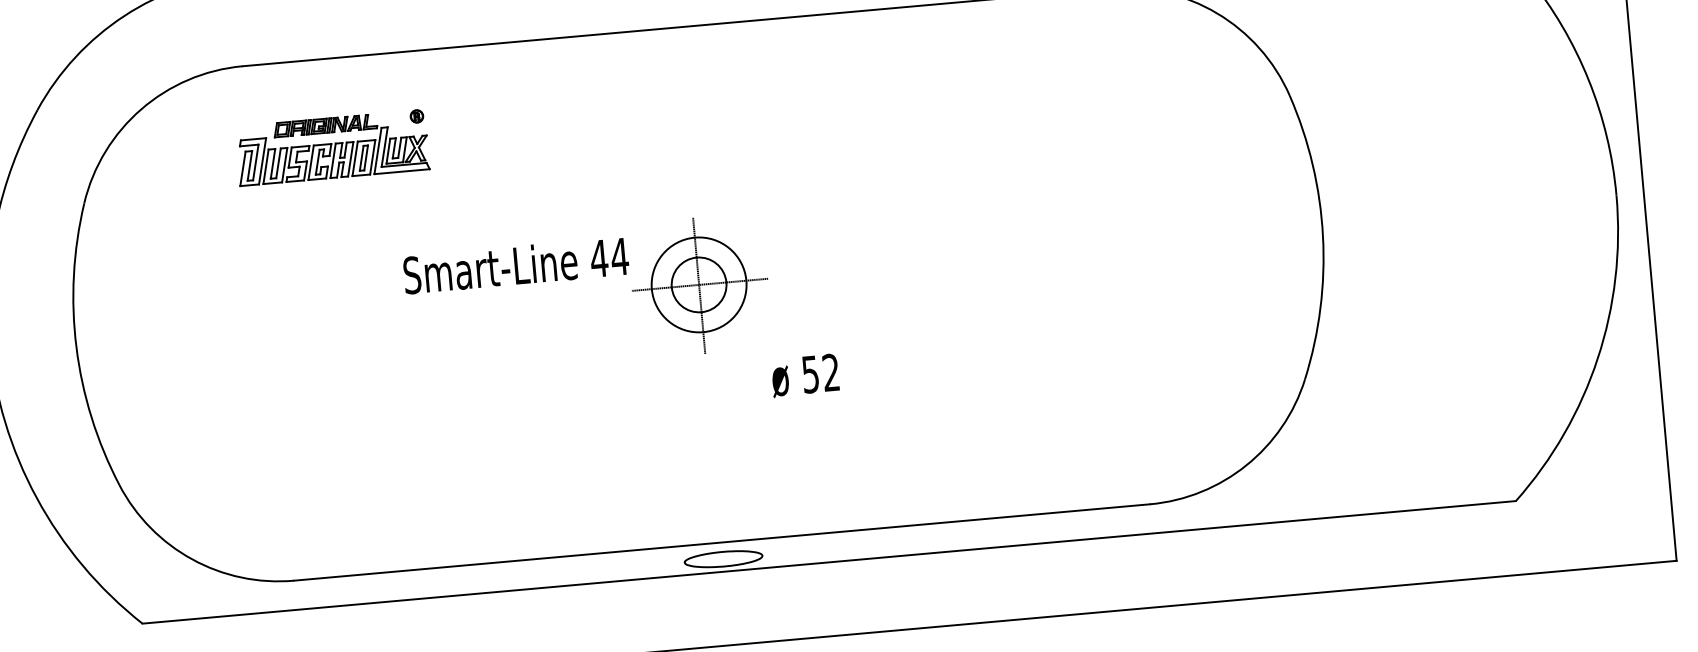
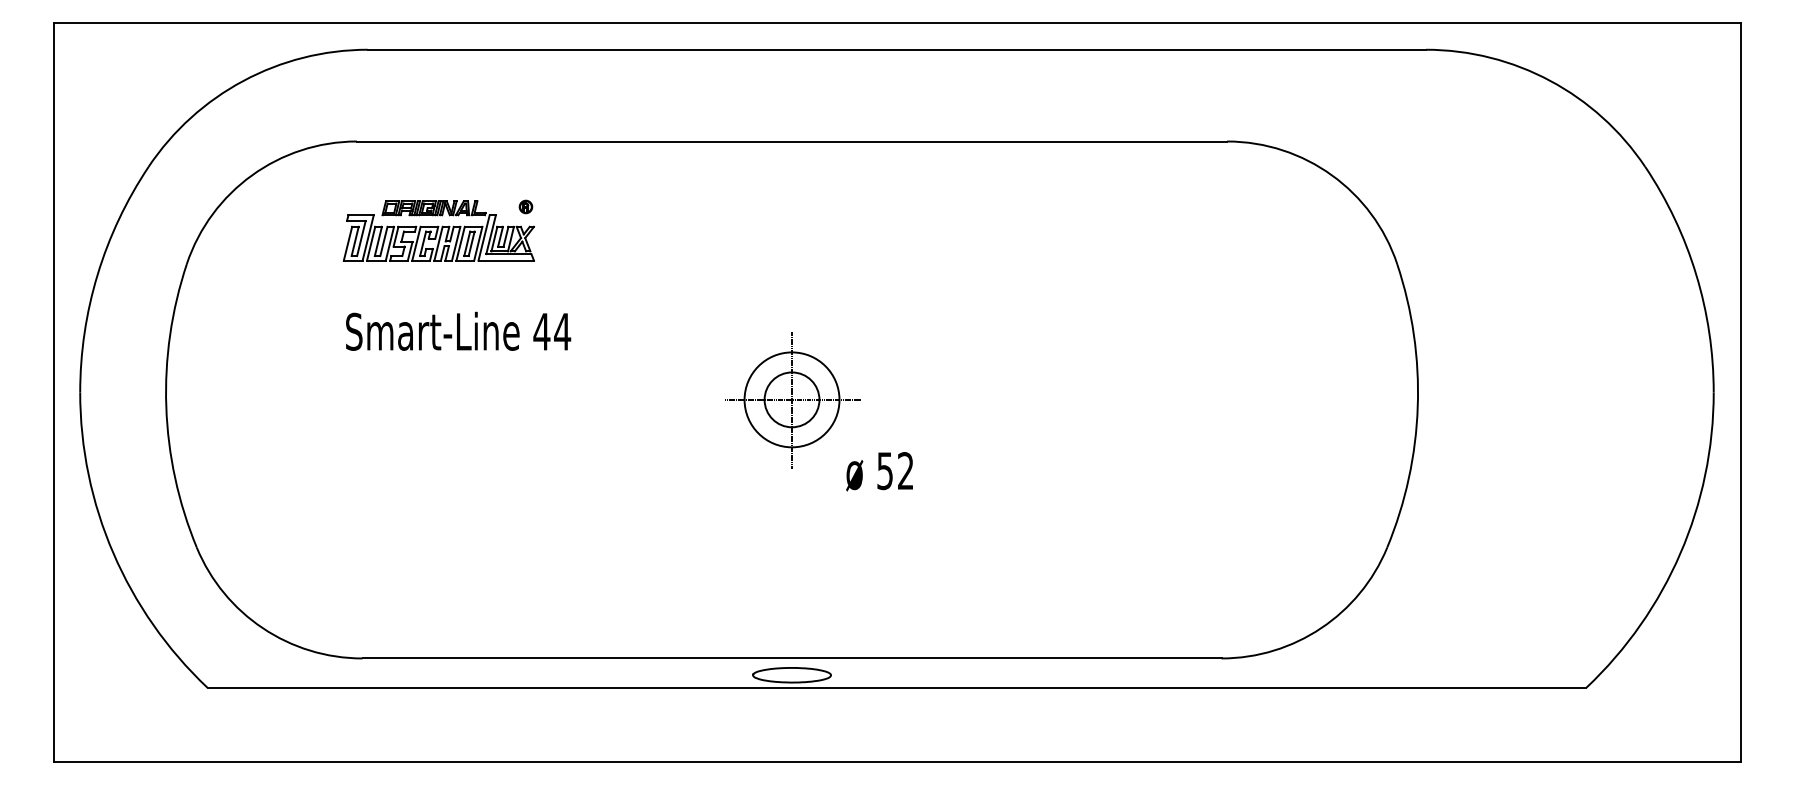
text: (516, 264) -> (458, 330), moved
text: (805, 375) -> (879, 471), moved

